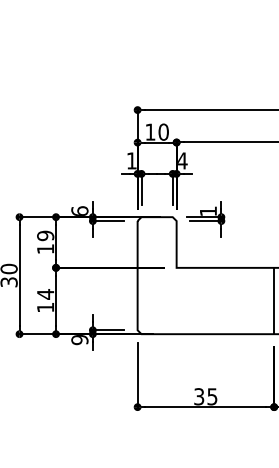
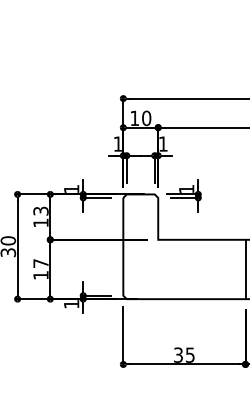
text: (182, 160) -> (163, 143), 4 -> 1
text: (79, 210) -> (71, 188), 6 -> 1
text: (45, 235) -> (40, 210), 19 -> 13
text: (45, 294) -> (40, 263), 14 -> 17
text: (79, 340) -> (71, 304), 9 -> 1

